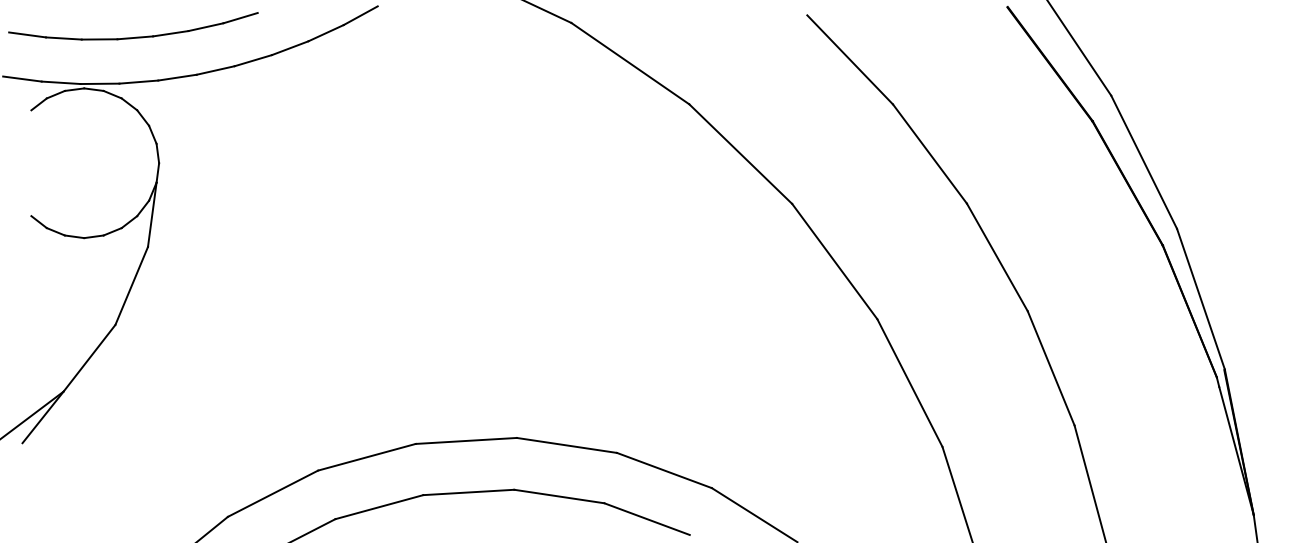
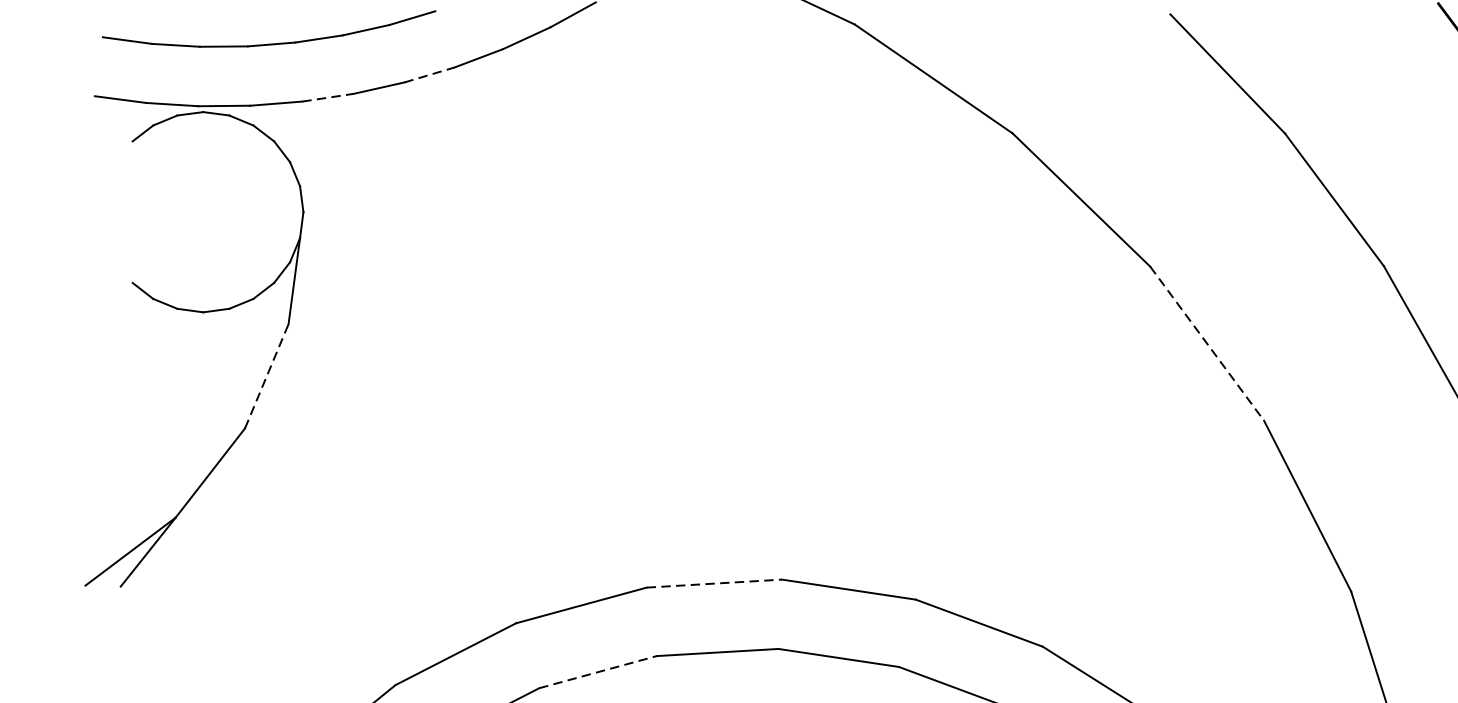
line: (253, 60) -> (429, 74), solid -> dashed
line: (178, 77) -> (329, 97), solid -> dashed
line: (834, 261) -> (1206, 343), solid -> dashed
line: (131, 285) -> (266, 375), solid -> dashed
line: (466, 440) -> (714, 583), solid -> dashed
line: (379, 507) -> (598, 672), solid -> dashed

